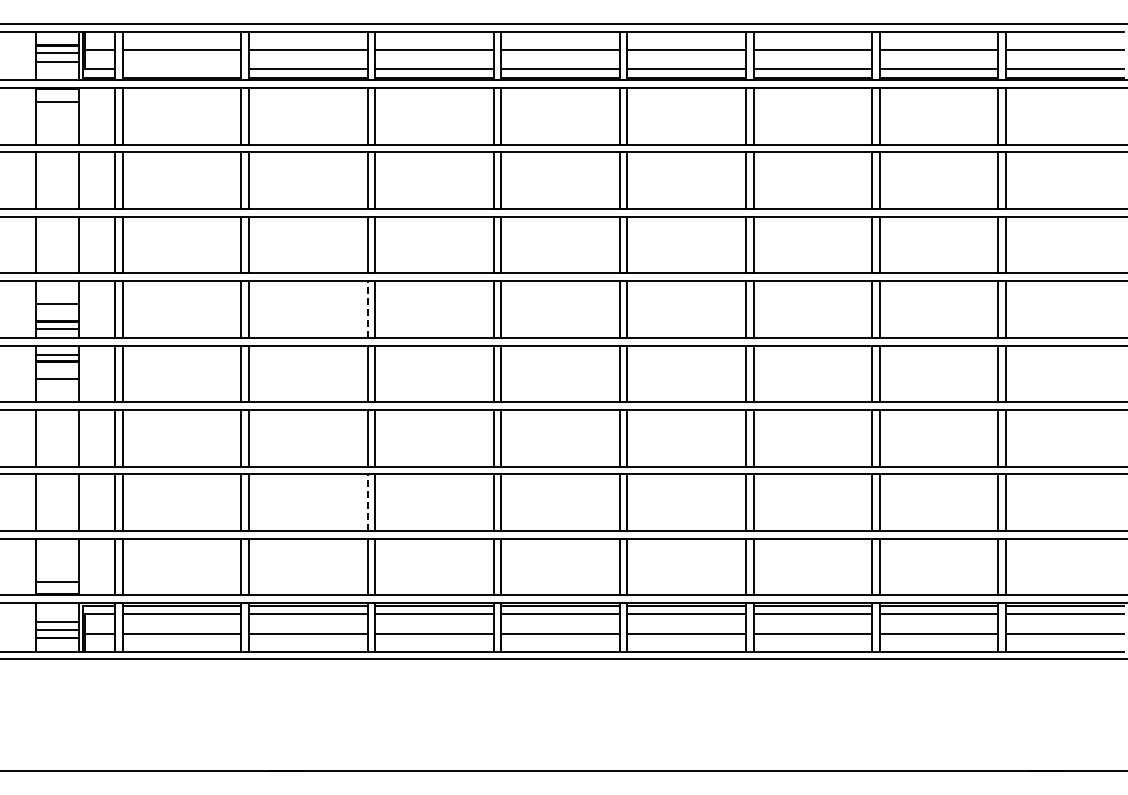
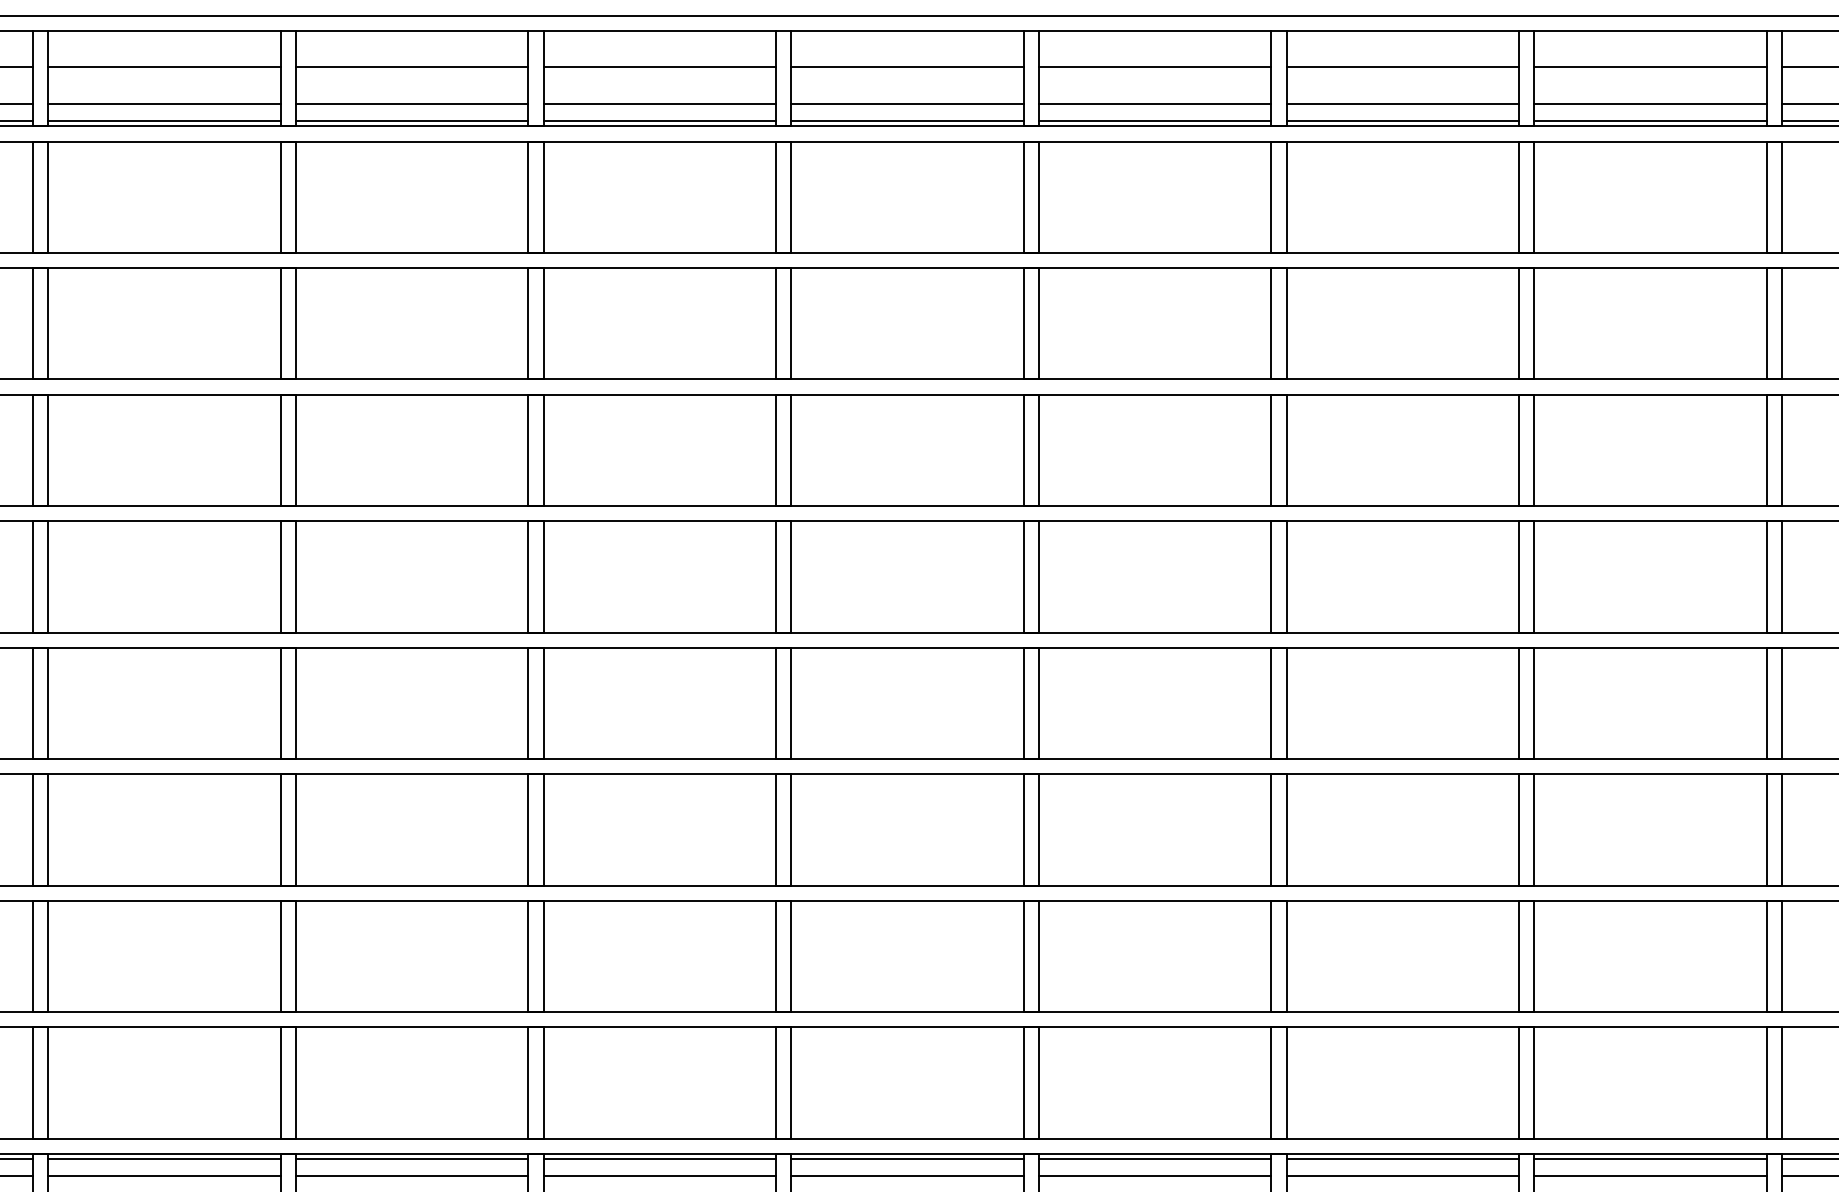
line: (182, 68) -> (165, 103), added
line: (367, 308) -> (528, 575), dashed -> solid
line: (367, 502) -> (528, 956), dashed -> solid

